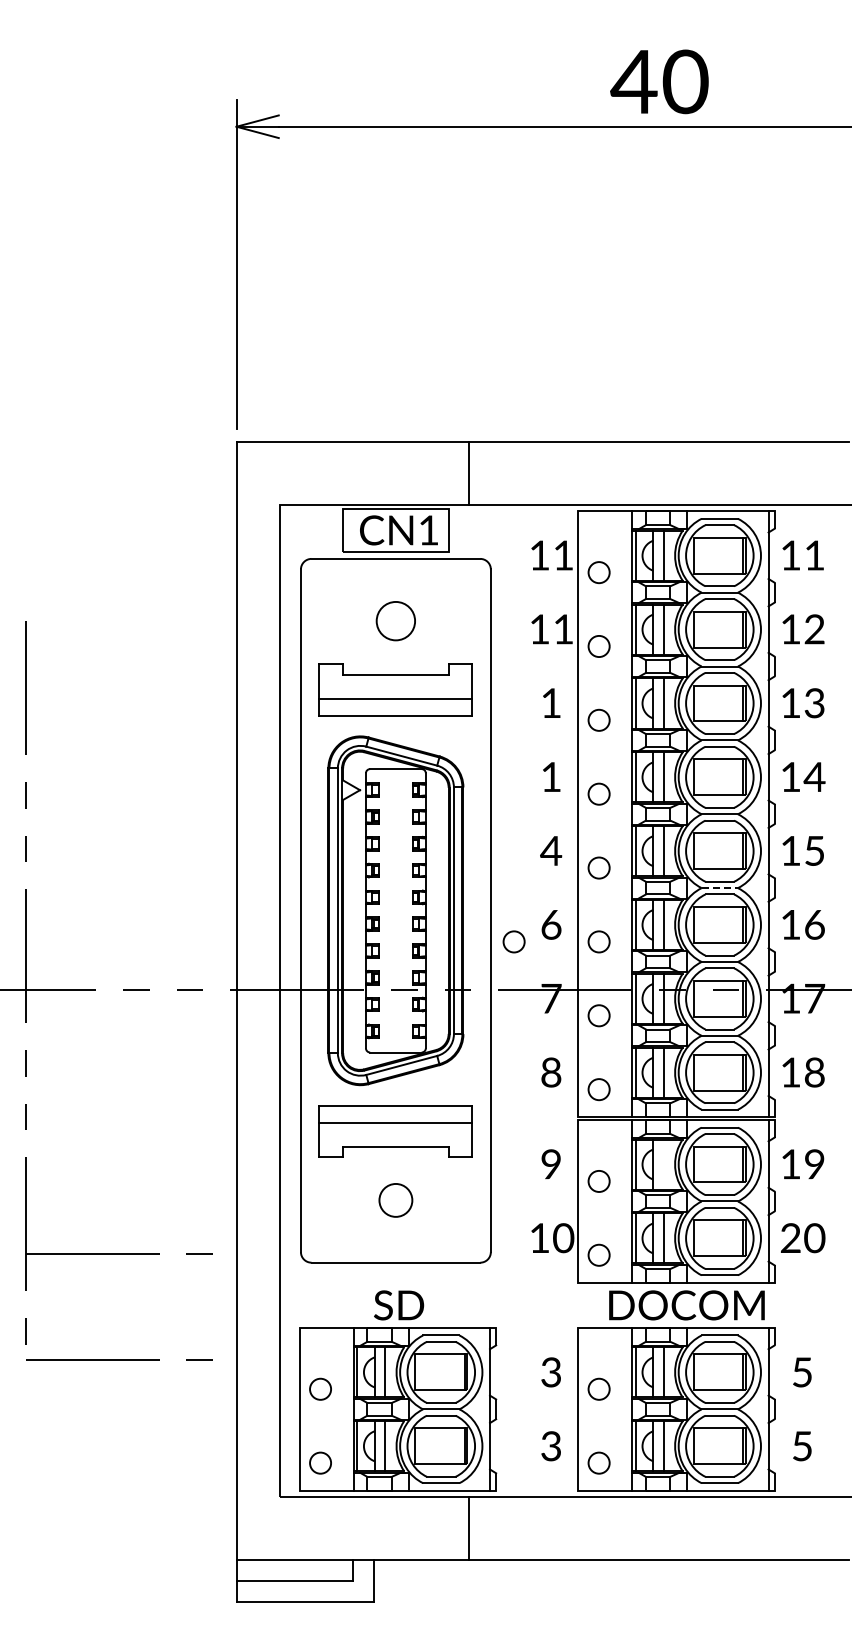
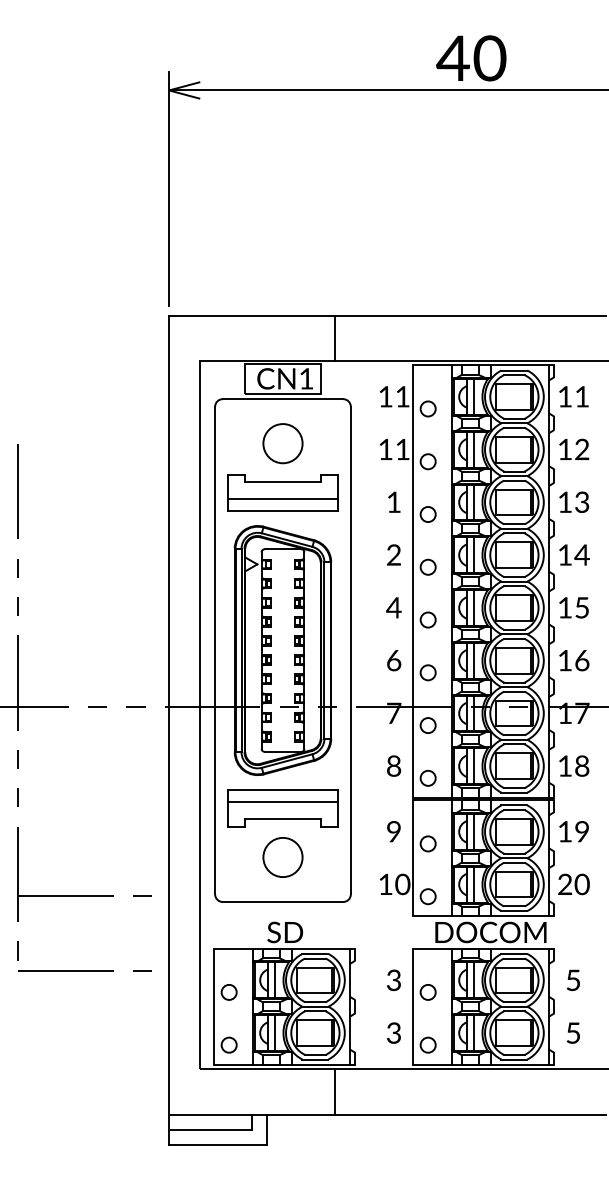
circle: (395, 620) -> (282, 443), size x1.43
text: (550, 776) -> (393, 554), 1 -> 2
line: (720, 888) -> (514, 634), dashed -> solid
circle: (513, 941) -> (367, 672), removed
line: (663, 1164) -> (474, 831), added
circle: (395, 1200) -> (282, 857), size x1.67

